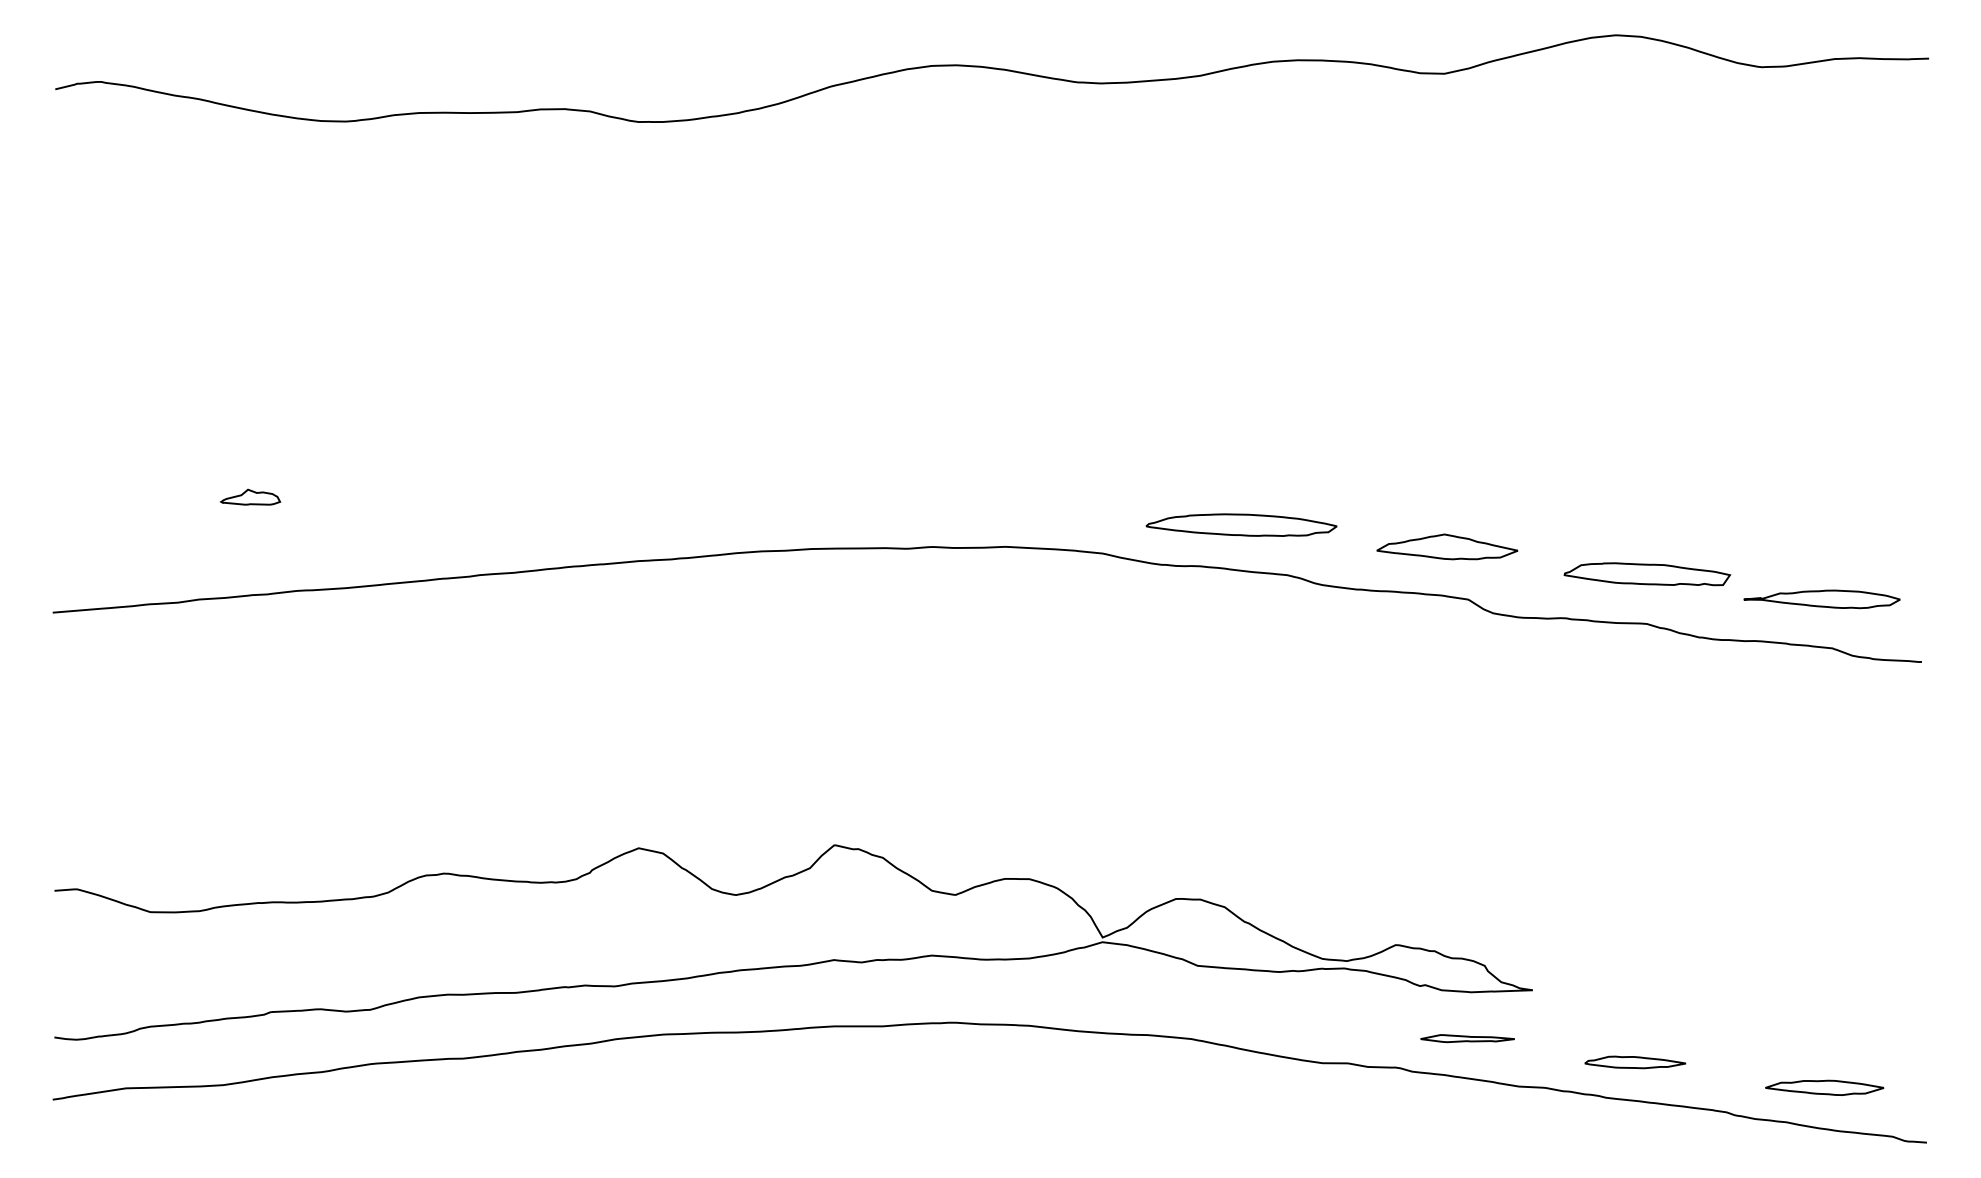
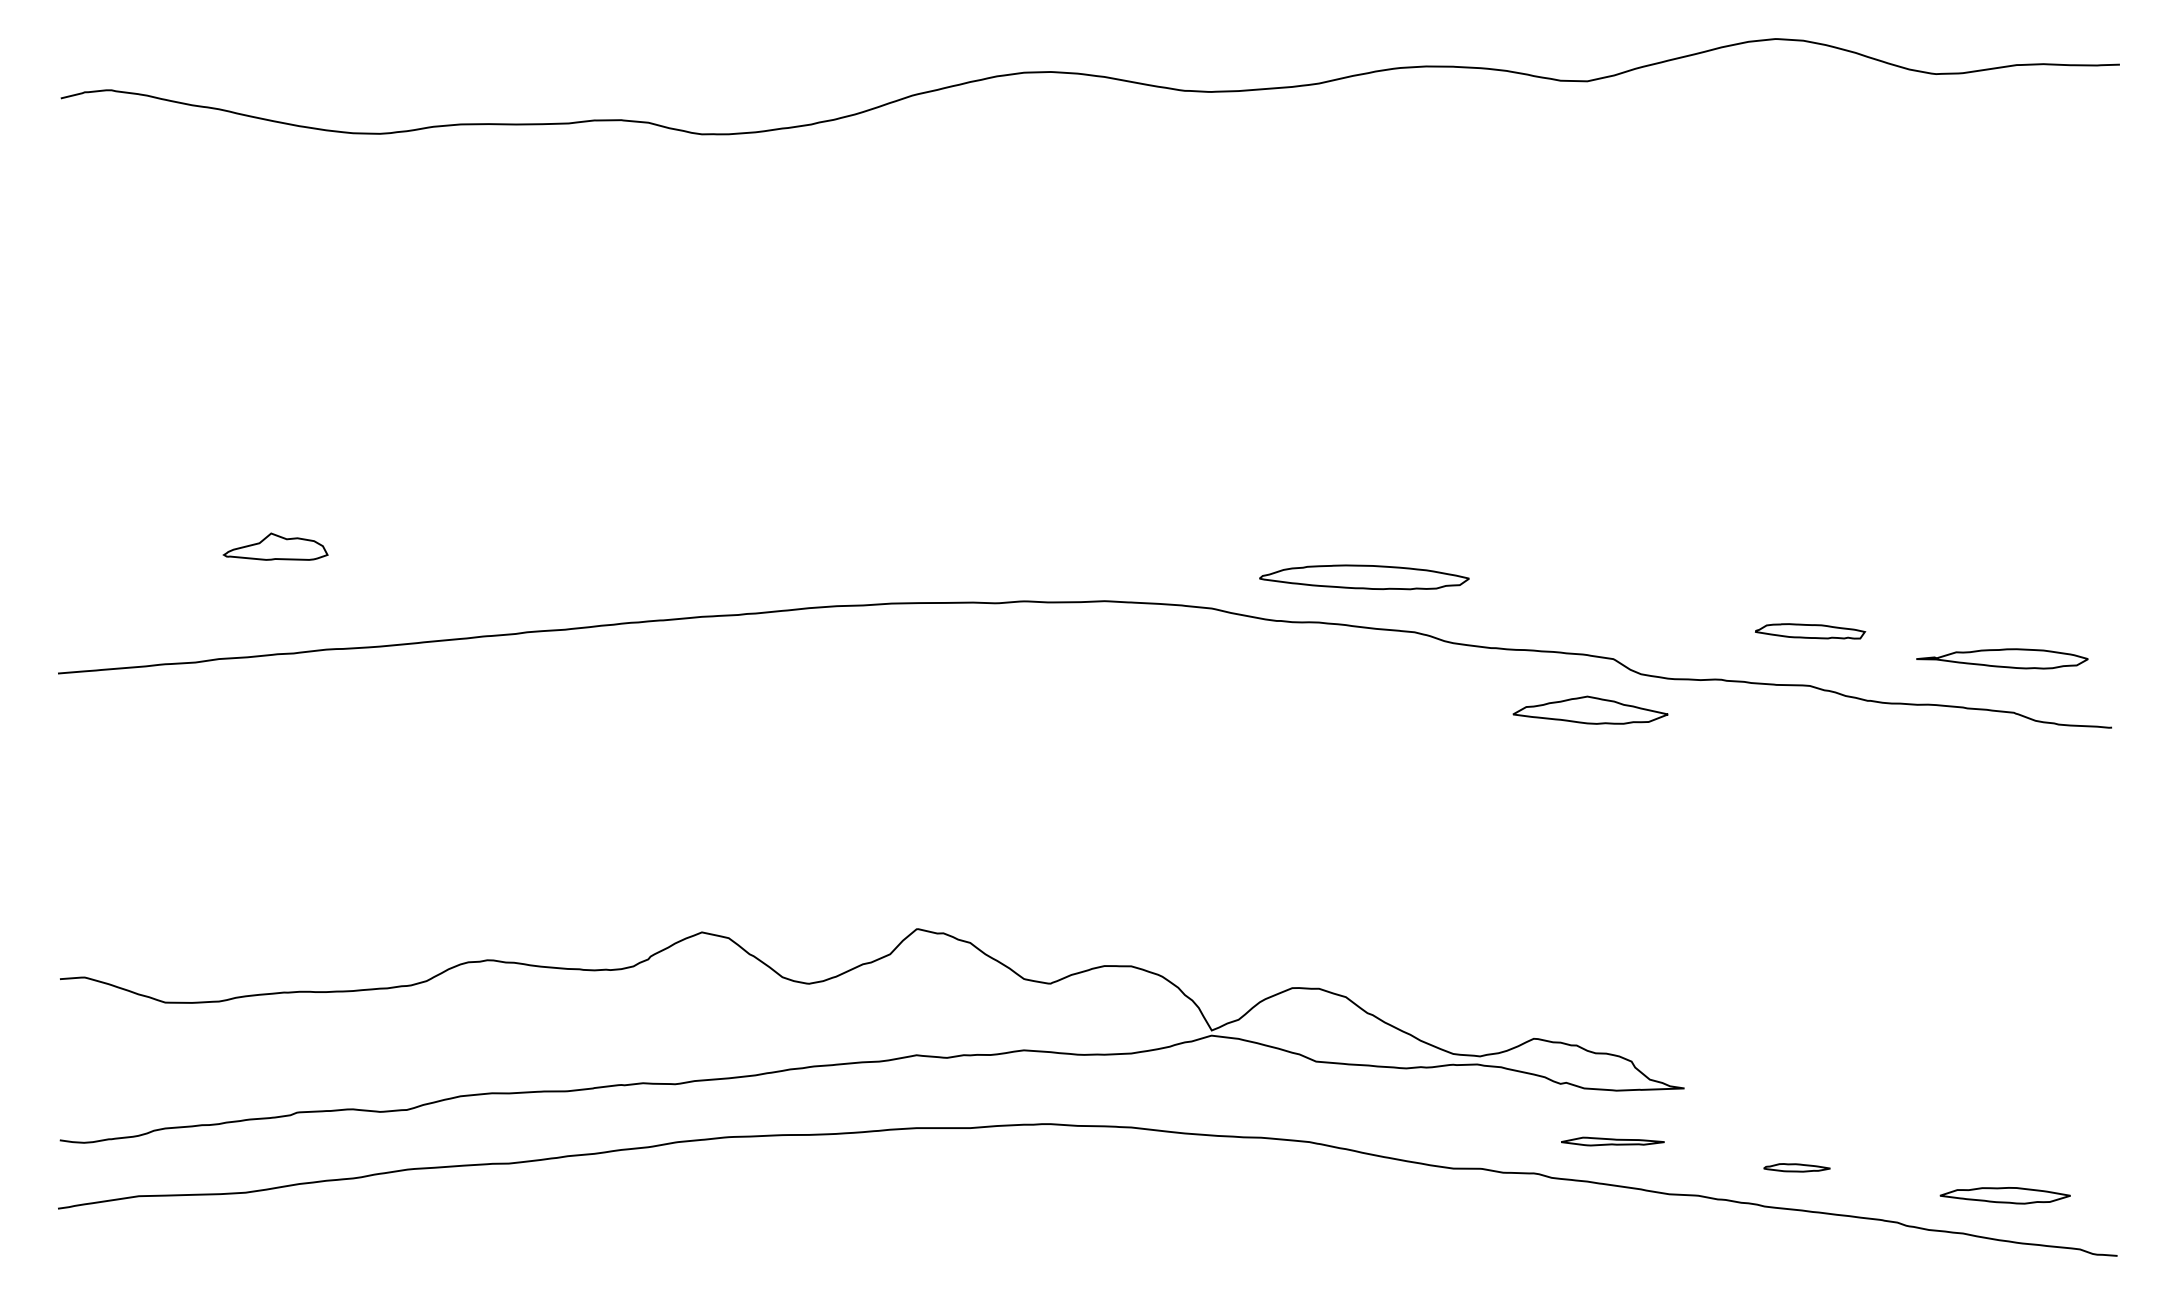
part: (249, 497) -> (274, 546), size x1.6
part: (1447, 546) -> (1590, 709), moved
part: (1647, 574) -> (1810, 631), size x0.6
part: (1634, 1062) -> (1796, 1167), size x0.6

